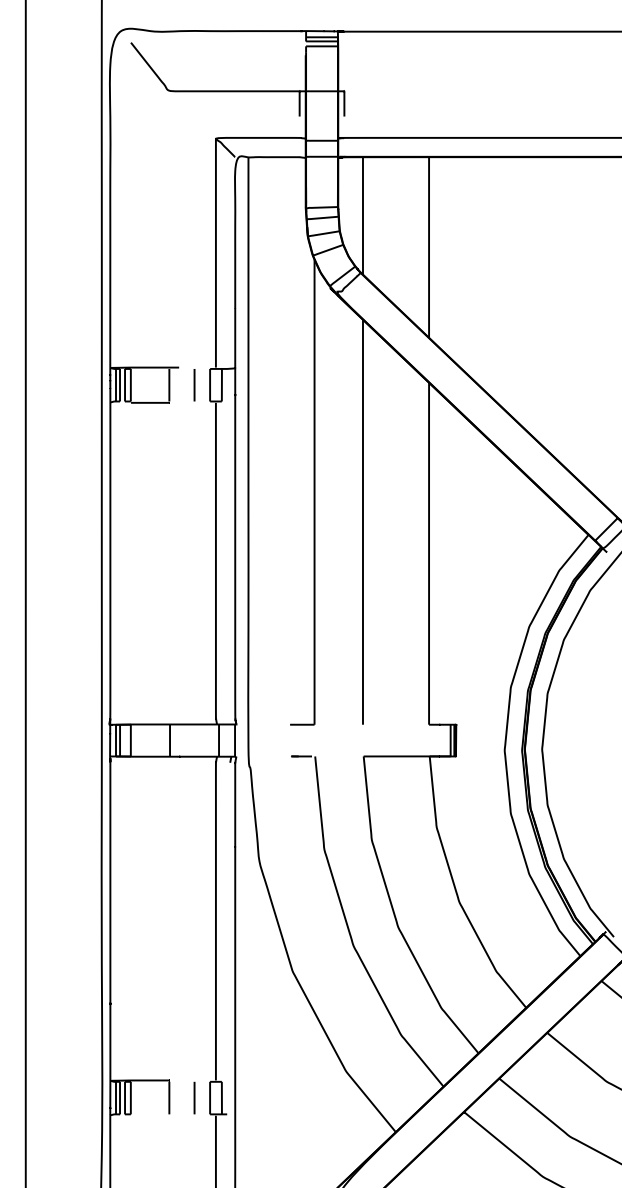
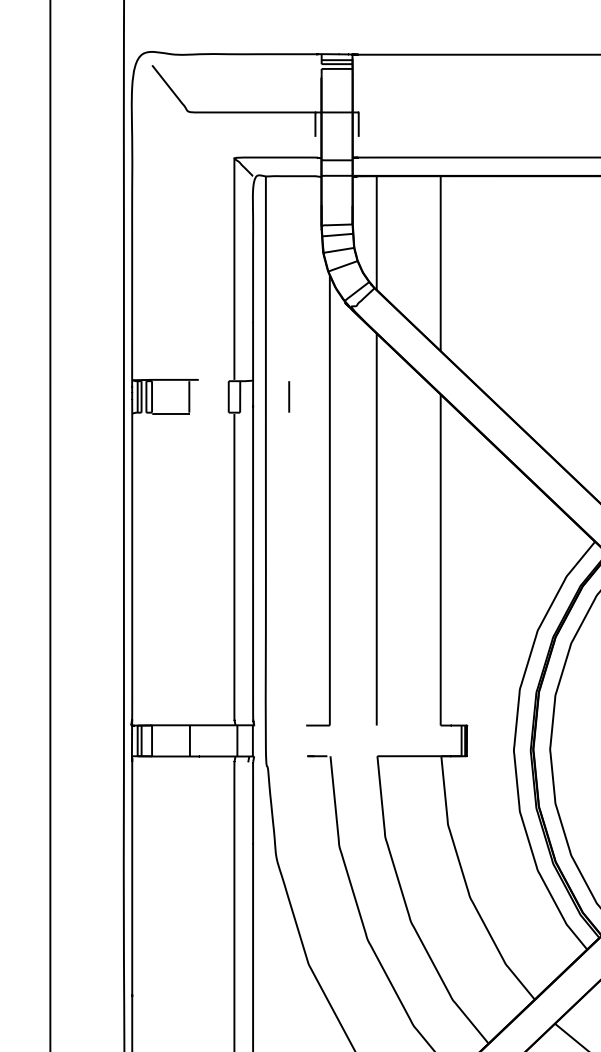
line: (194, 385) -> (289, 397), moved

